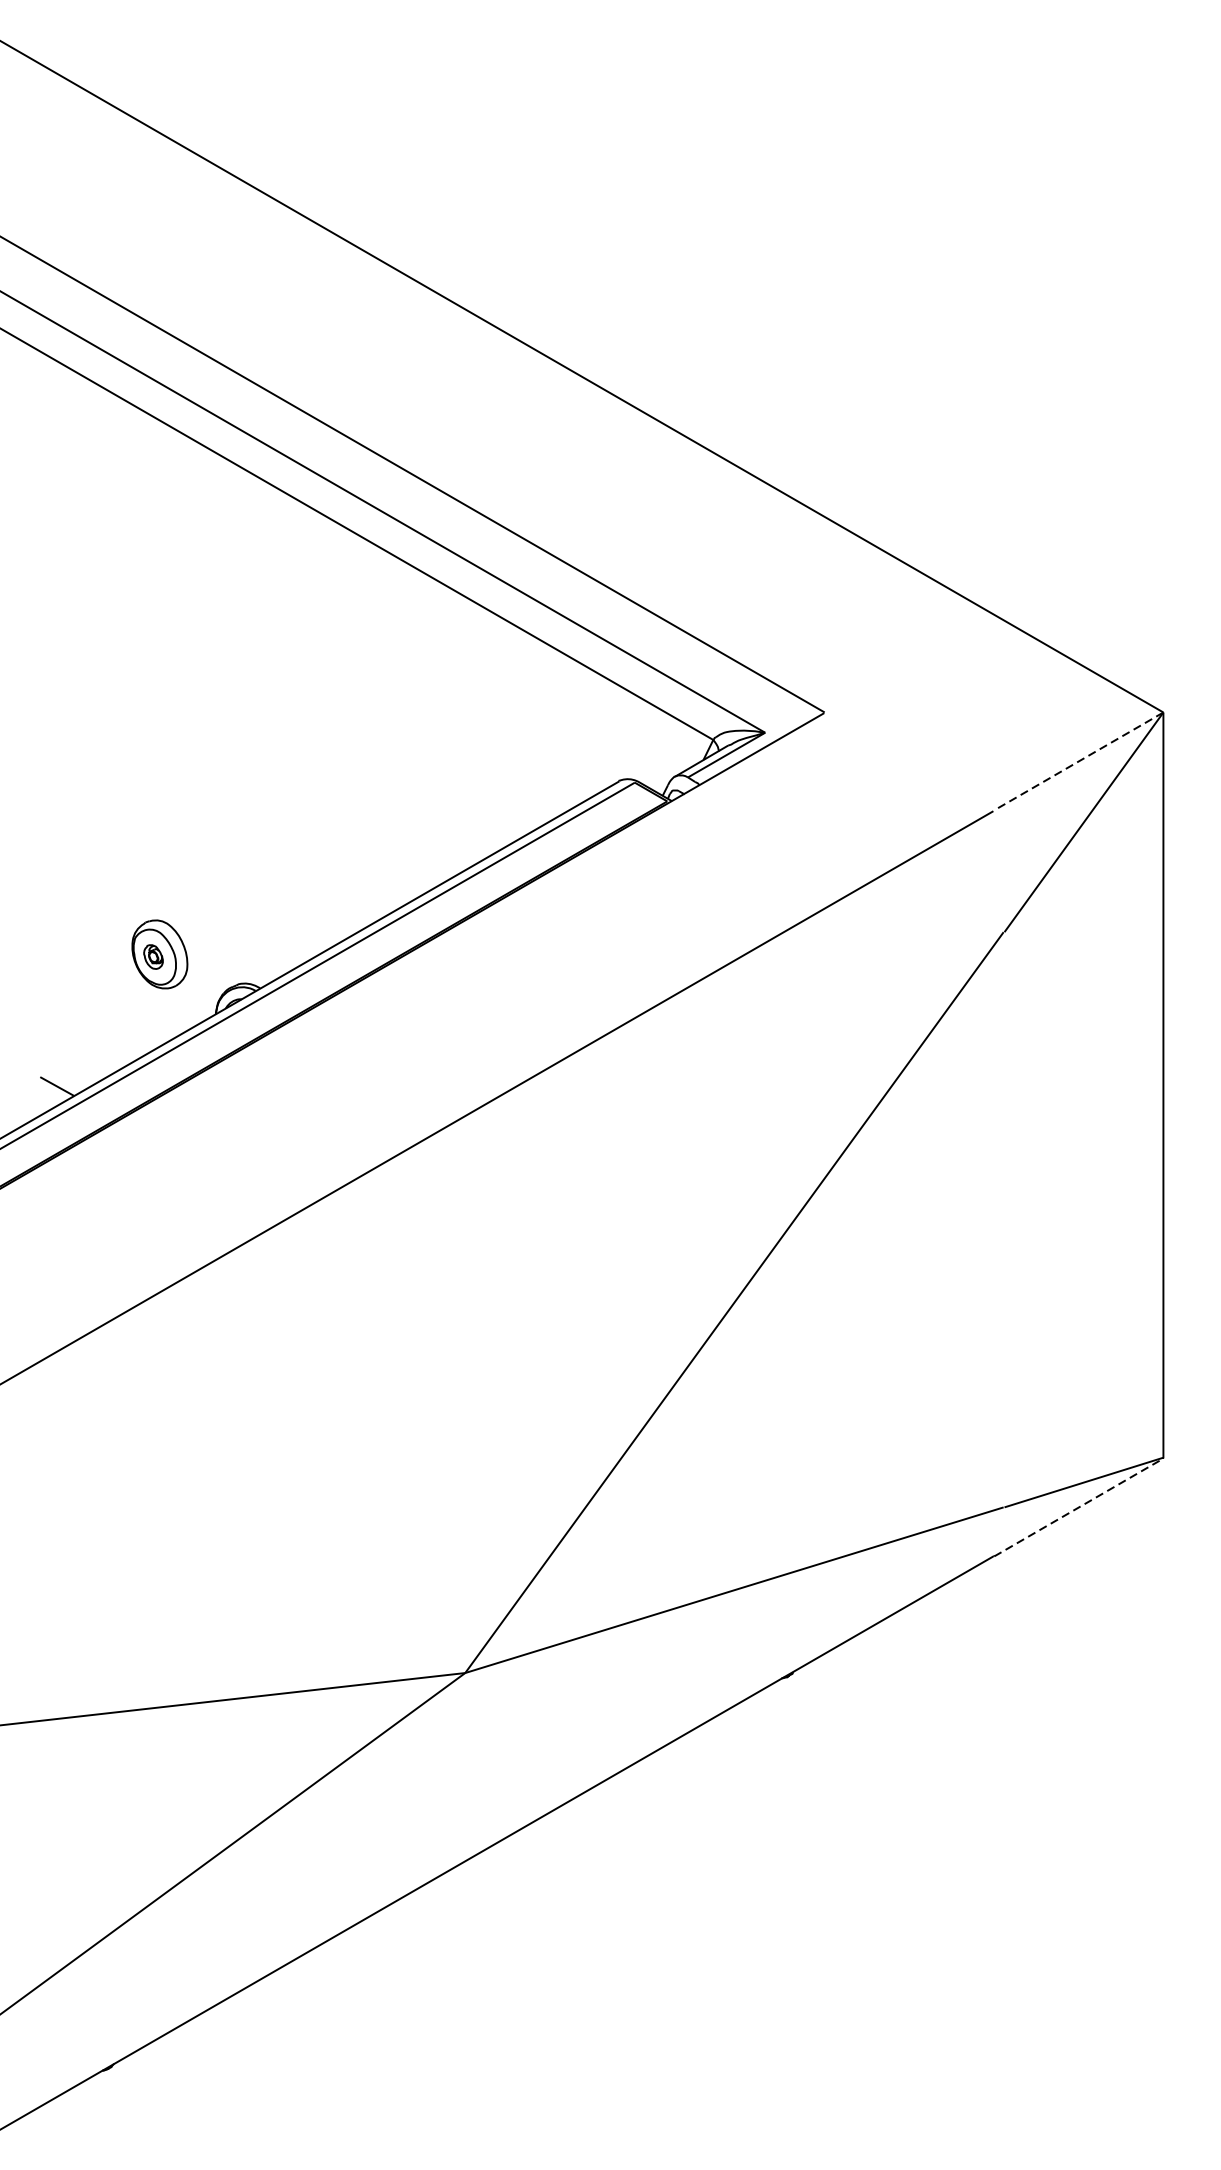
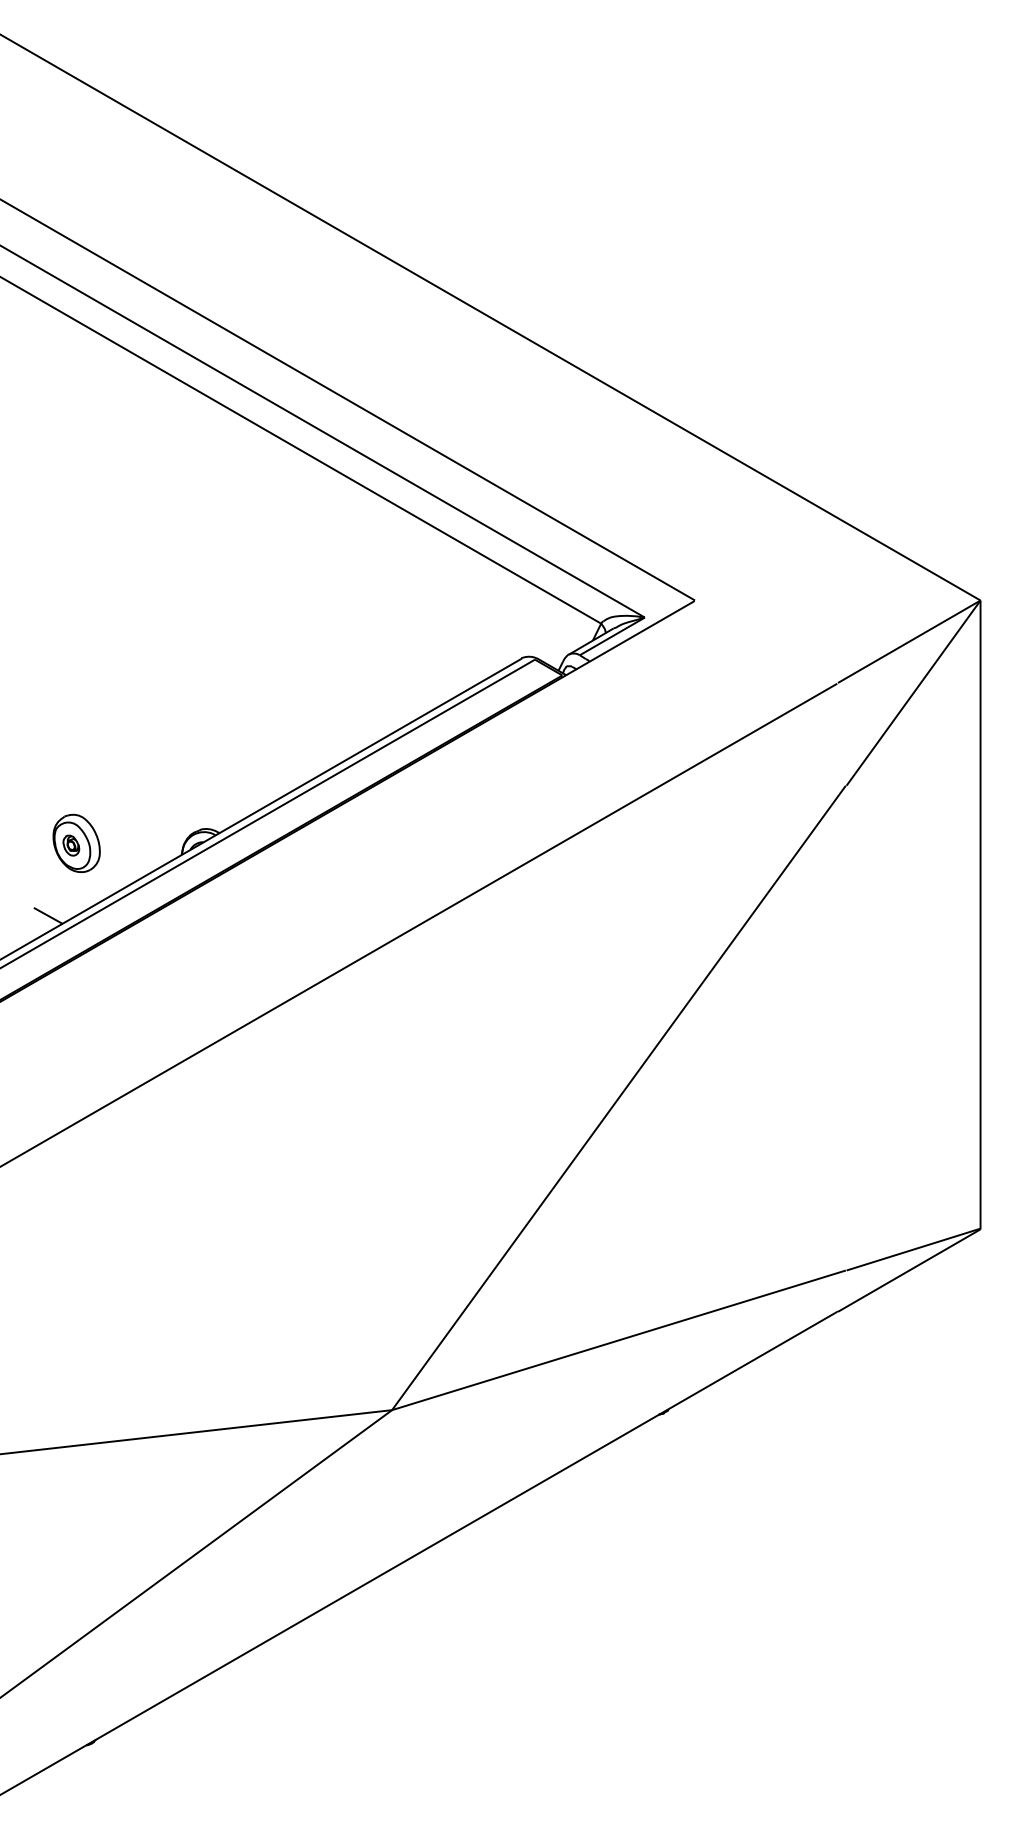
line: (1077, 762) -> (908, 642), dashed -> solid
part: (159, 953) -> (76, 842), moved
line: (1079, 1507) -> (909, 1270), dashed -> solid

